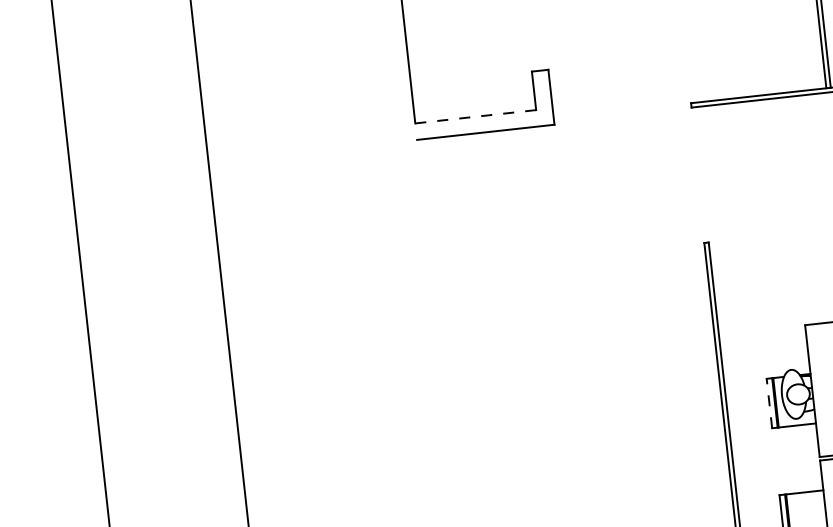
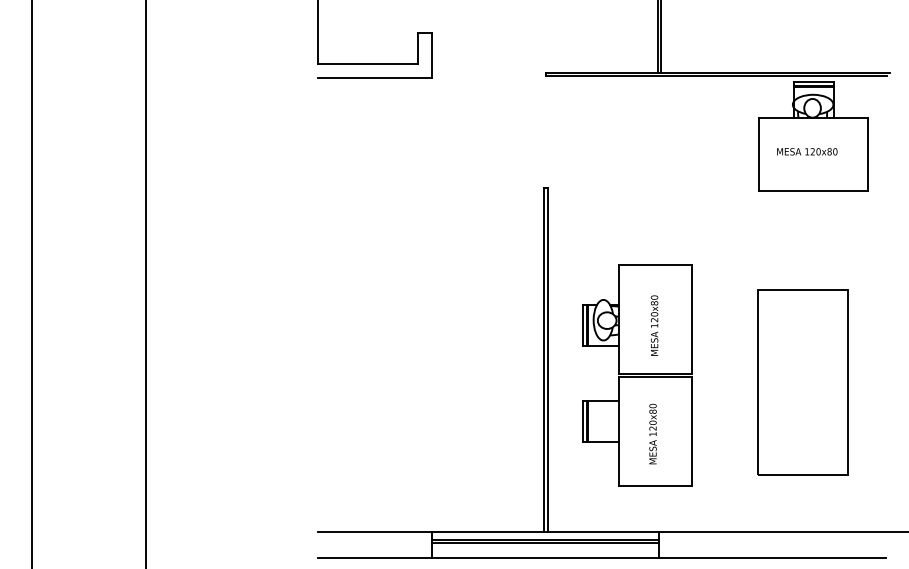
line: (474, 116) -> (367, 64), dashed -> solid
line: (769, 402) -> (582, 324), dashed -> solid

